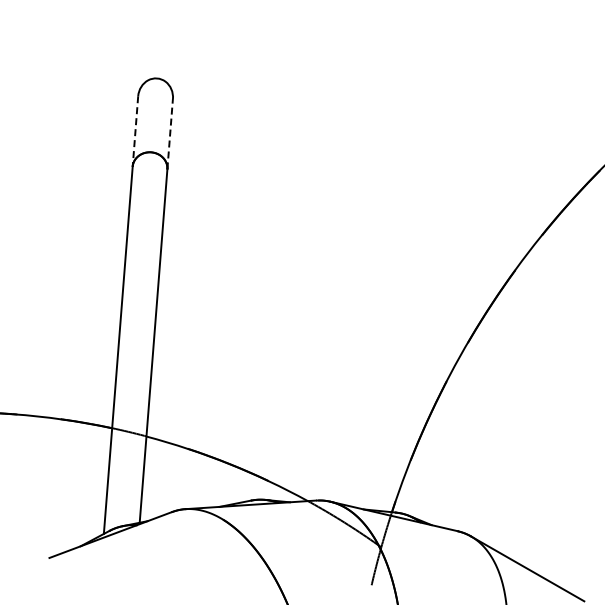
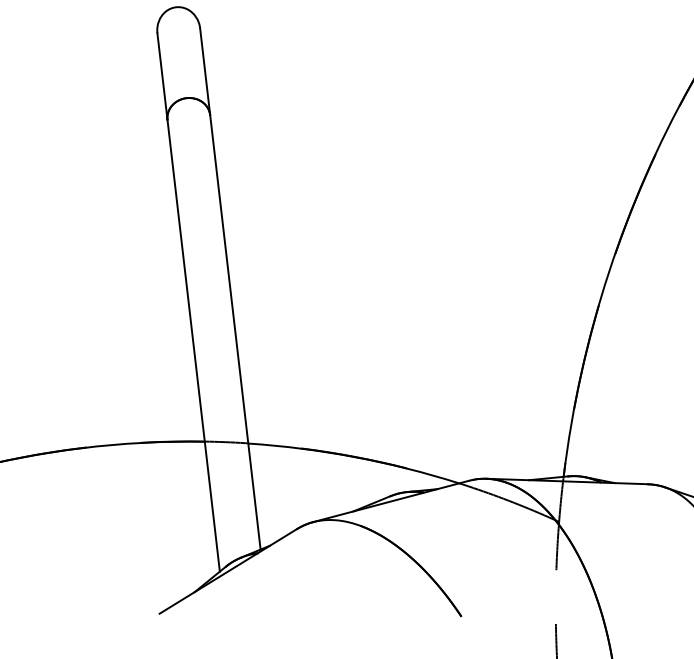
line: (135, 131) -> (162, 76), dashed -> solid
line: (170, 133) -> (205, 70), dashed -> solid

